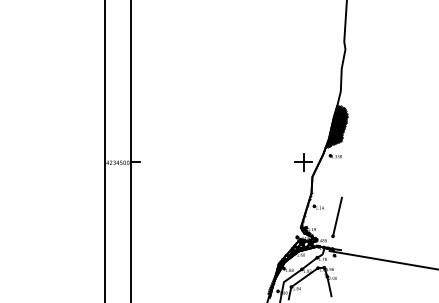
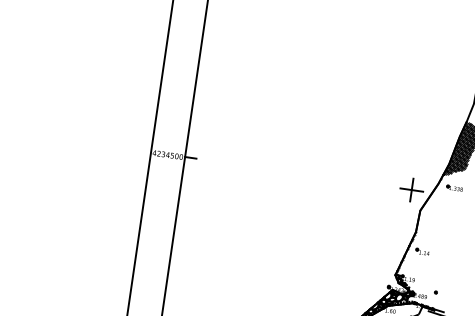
line: (337, 216) -> (445, 267), removed

